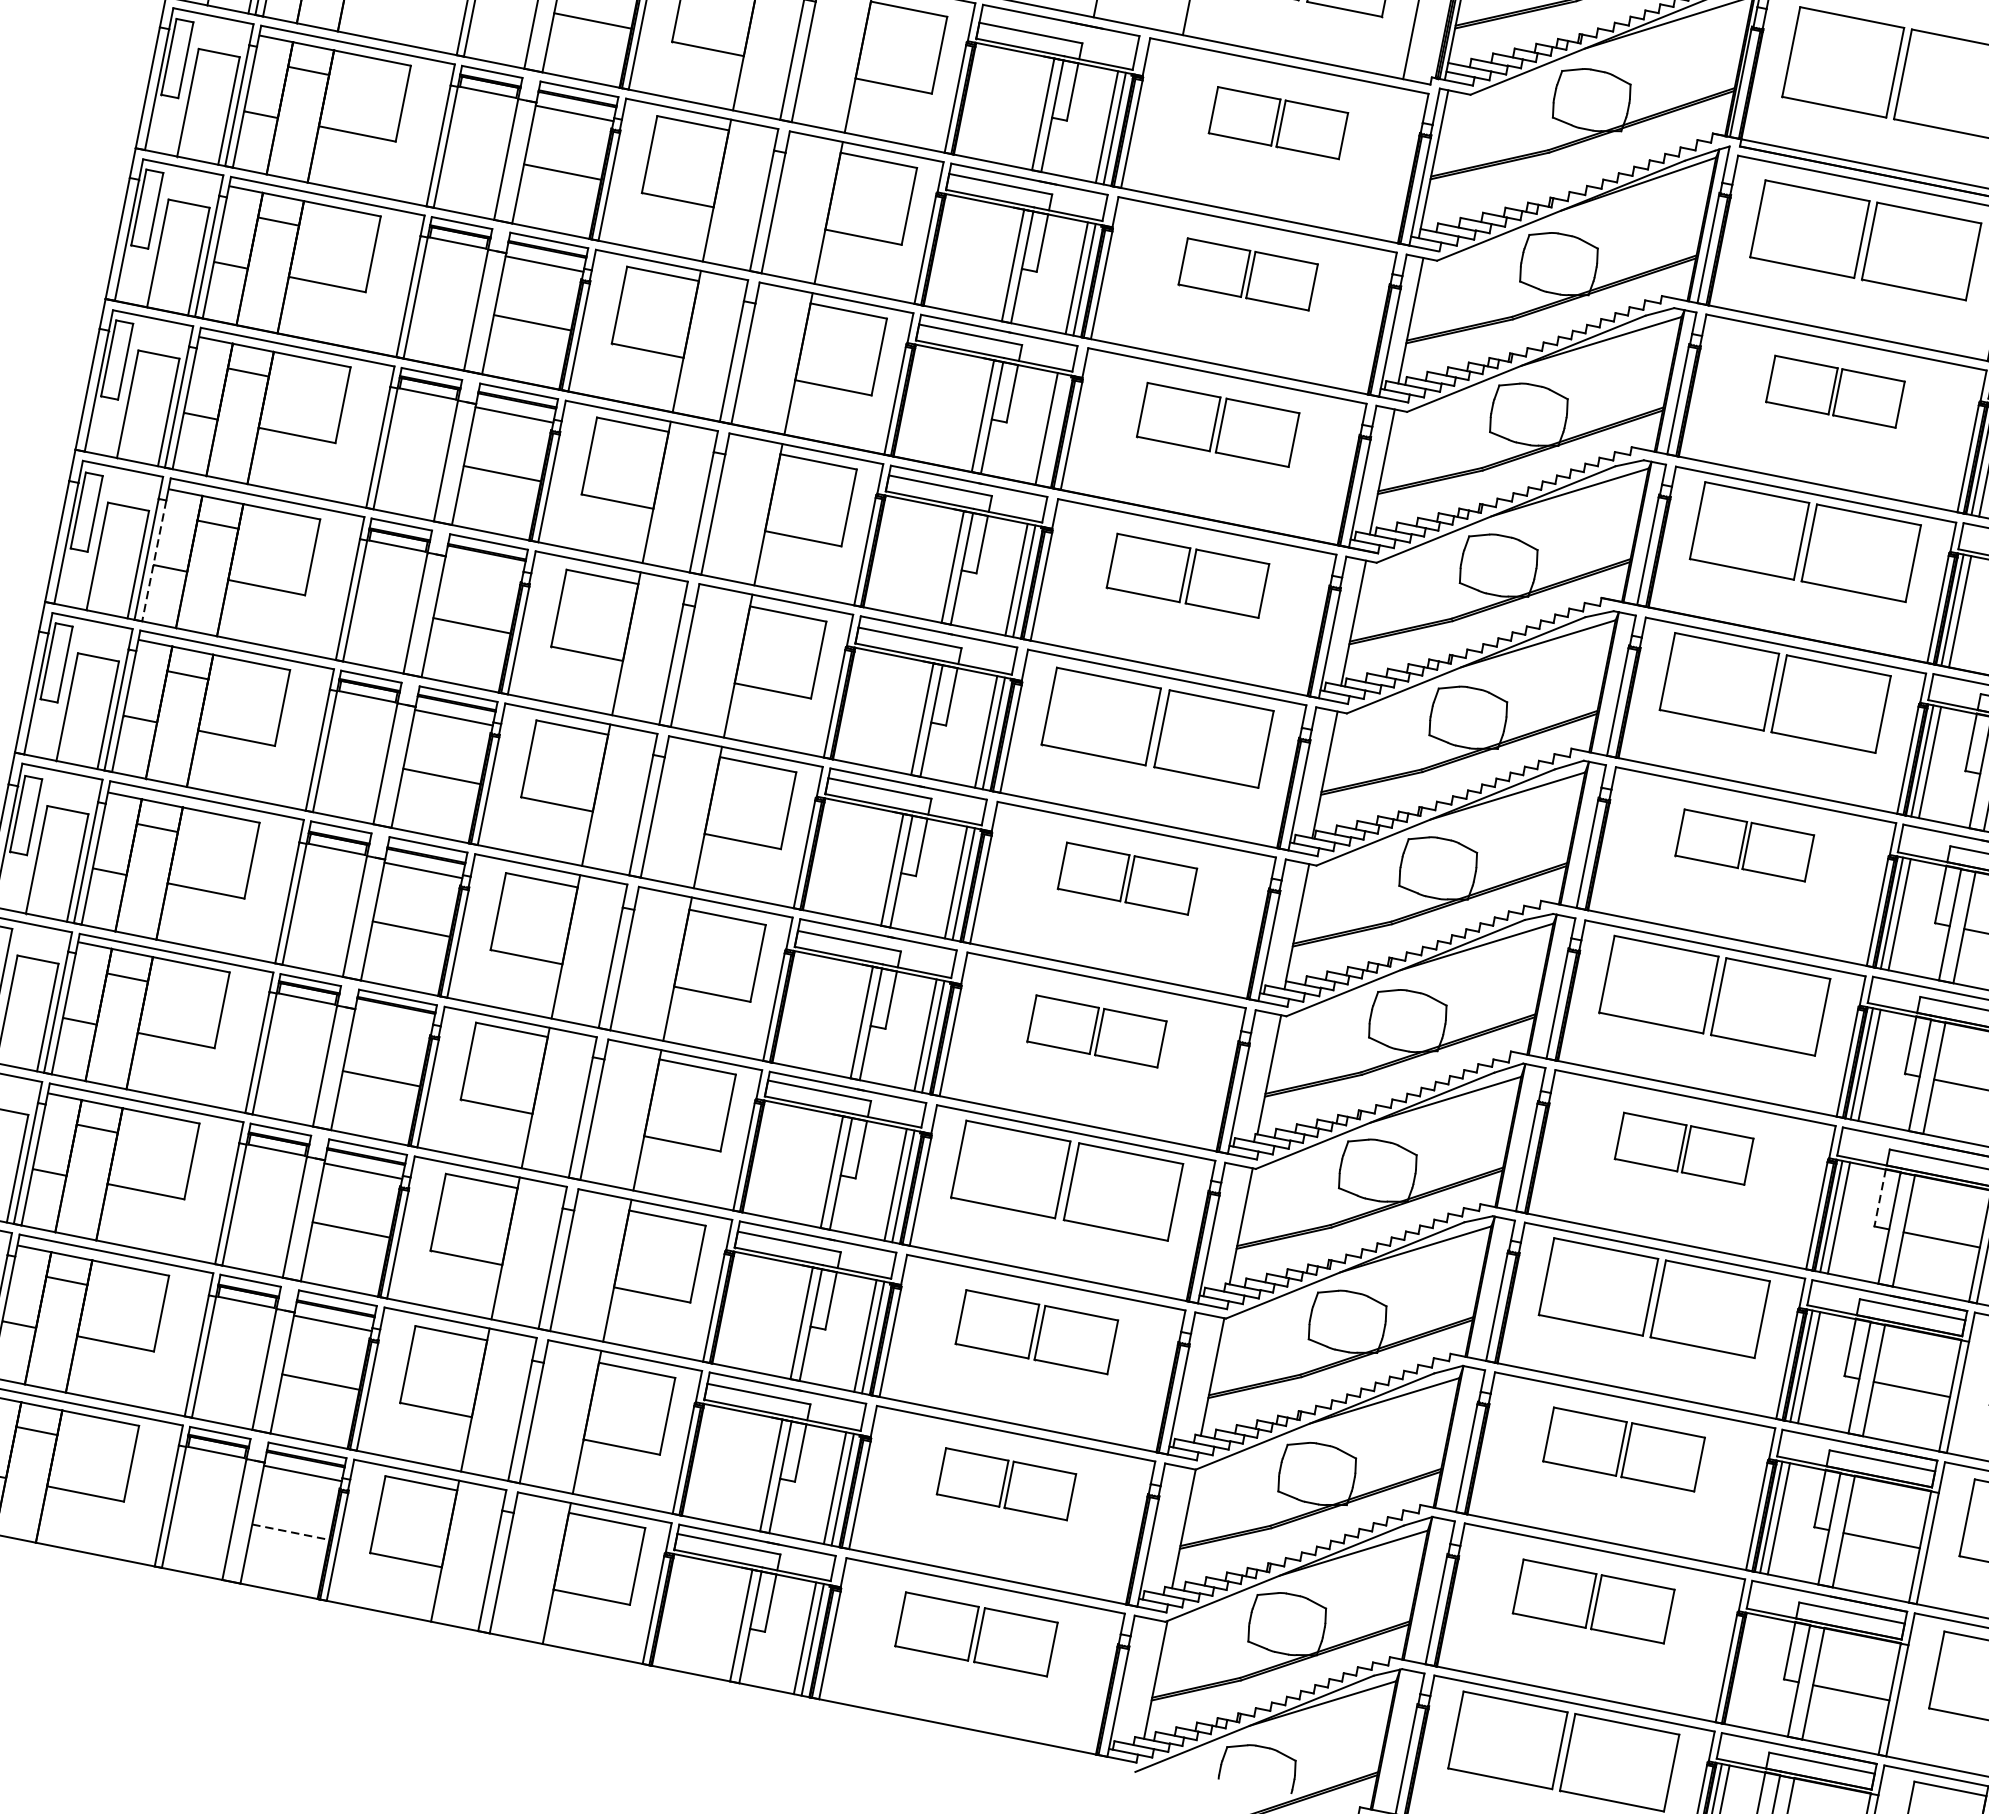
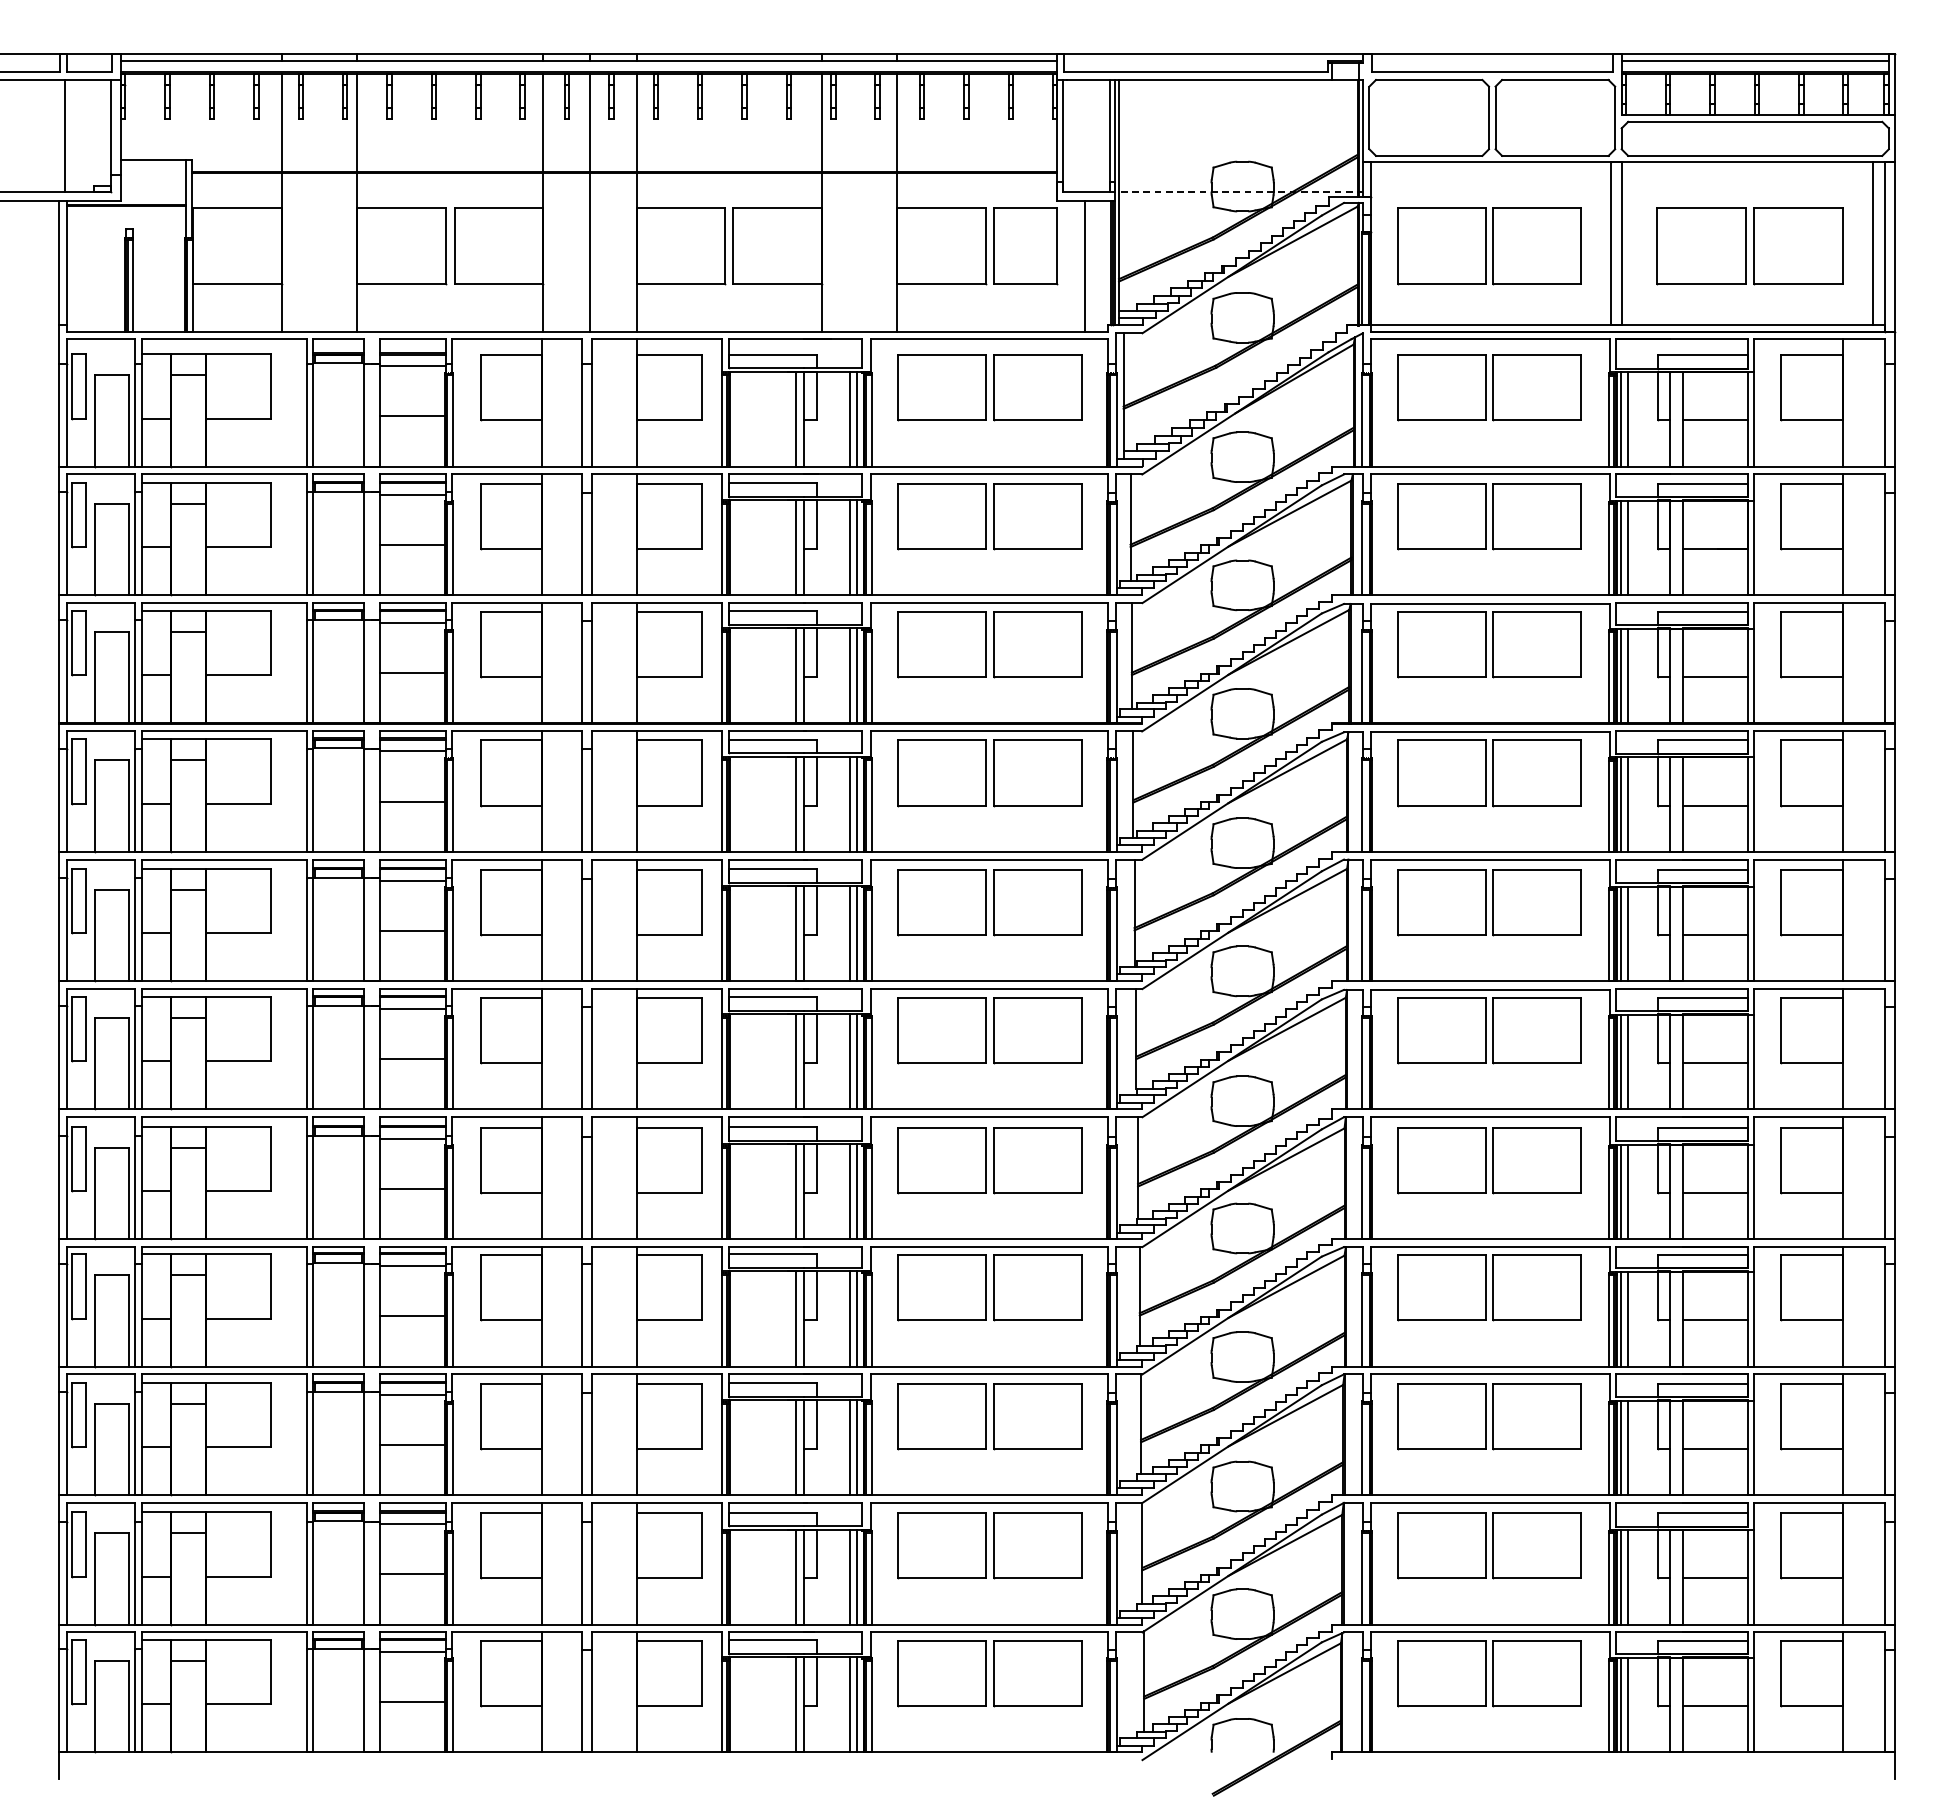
part: (1277, 122) -> (989, 387), size x1.67
part: (1247, 274) -> (989, 516), size x1.67
part: (1835, 391) -> (1489, 516), size x1.67
part: (1217, 424) -> (989, 644), size x1.43
line: (1053, 429) -> (856, 675), added
line: (153, 561) -> (141, 930), dashed -> solid
line: (483, 566) -> (412, 880), added
part: (1187, 576) -> (989, 773), size x1.43
part: (1744, 845) -> (1489, 902), size x1.67
part: (1126, 878) -> (989, 1030), size x1.67
line: (393, 1020) -> (412, 1266), added
part: (1096, 1031) -> (989, 1160), size x1.67
part: (1684, 1148) -> (1489, 1160), size x1.67
line: (1879, 1198) -> (1657, 1169), dashed -> solid
part: (1036, 1332) -> (989, 1416), size x1.43
part: (1624, 1449) -> (1489, 1416), size x1.43
part: (1005, 1483) -> (989, 1545), size x1.67
line: (290, 1532) -> (412, 1702), dashed -> solid
part: (1593, 1601) -> (1489, 1545), size x1.43
part: (975, 1634) -> (989, 1673), size x1.43
line: (1741, 1669) -> (1621, 1577), added
line: (1748, 1671) -> (1627, 1577), added

